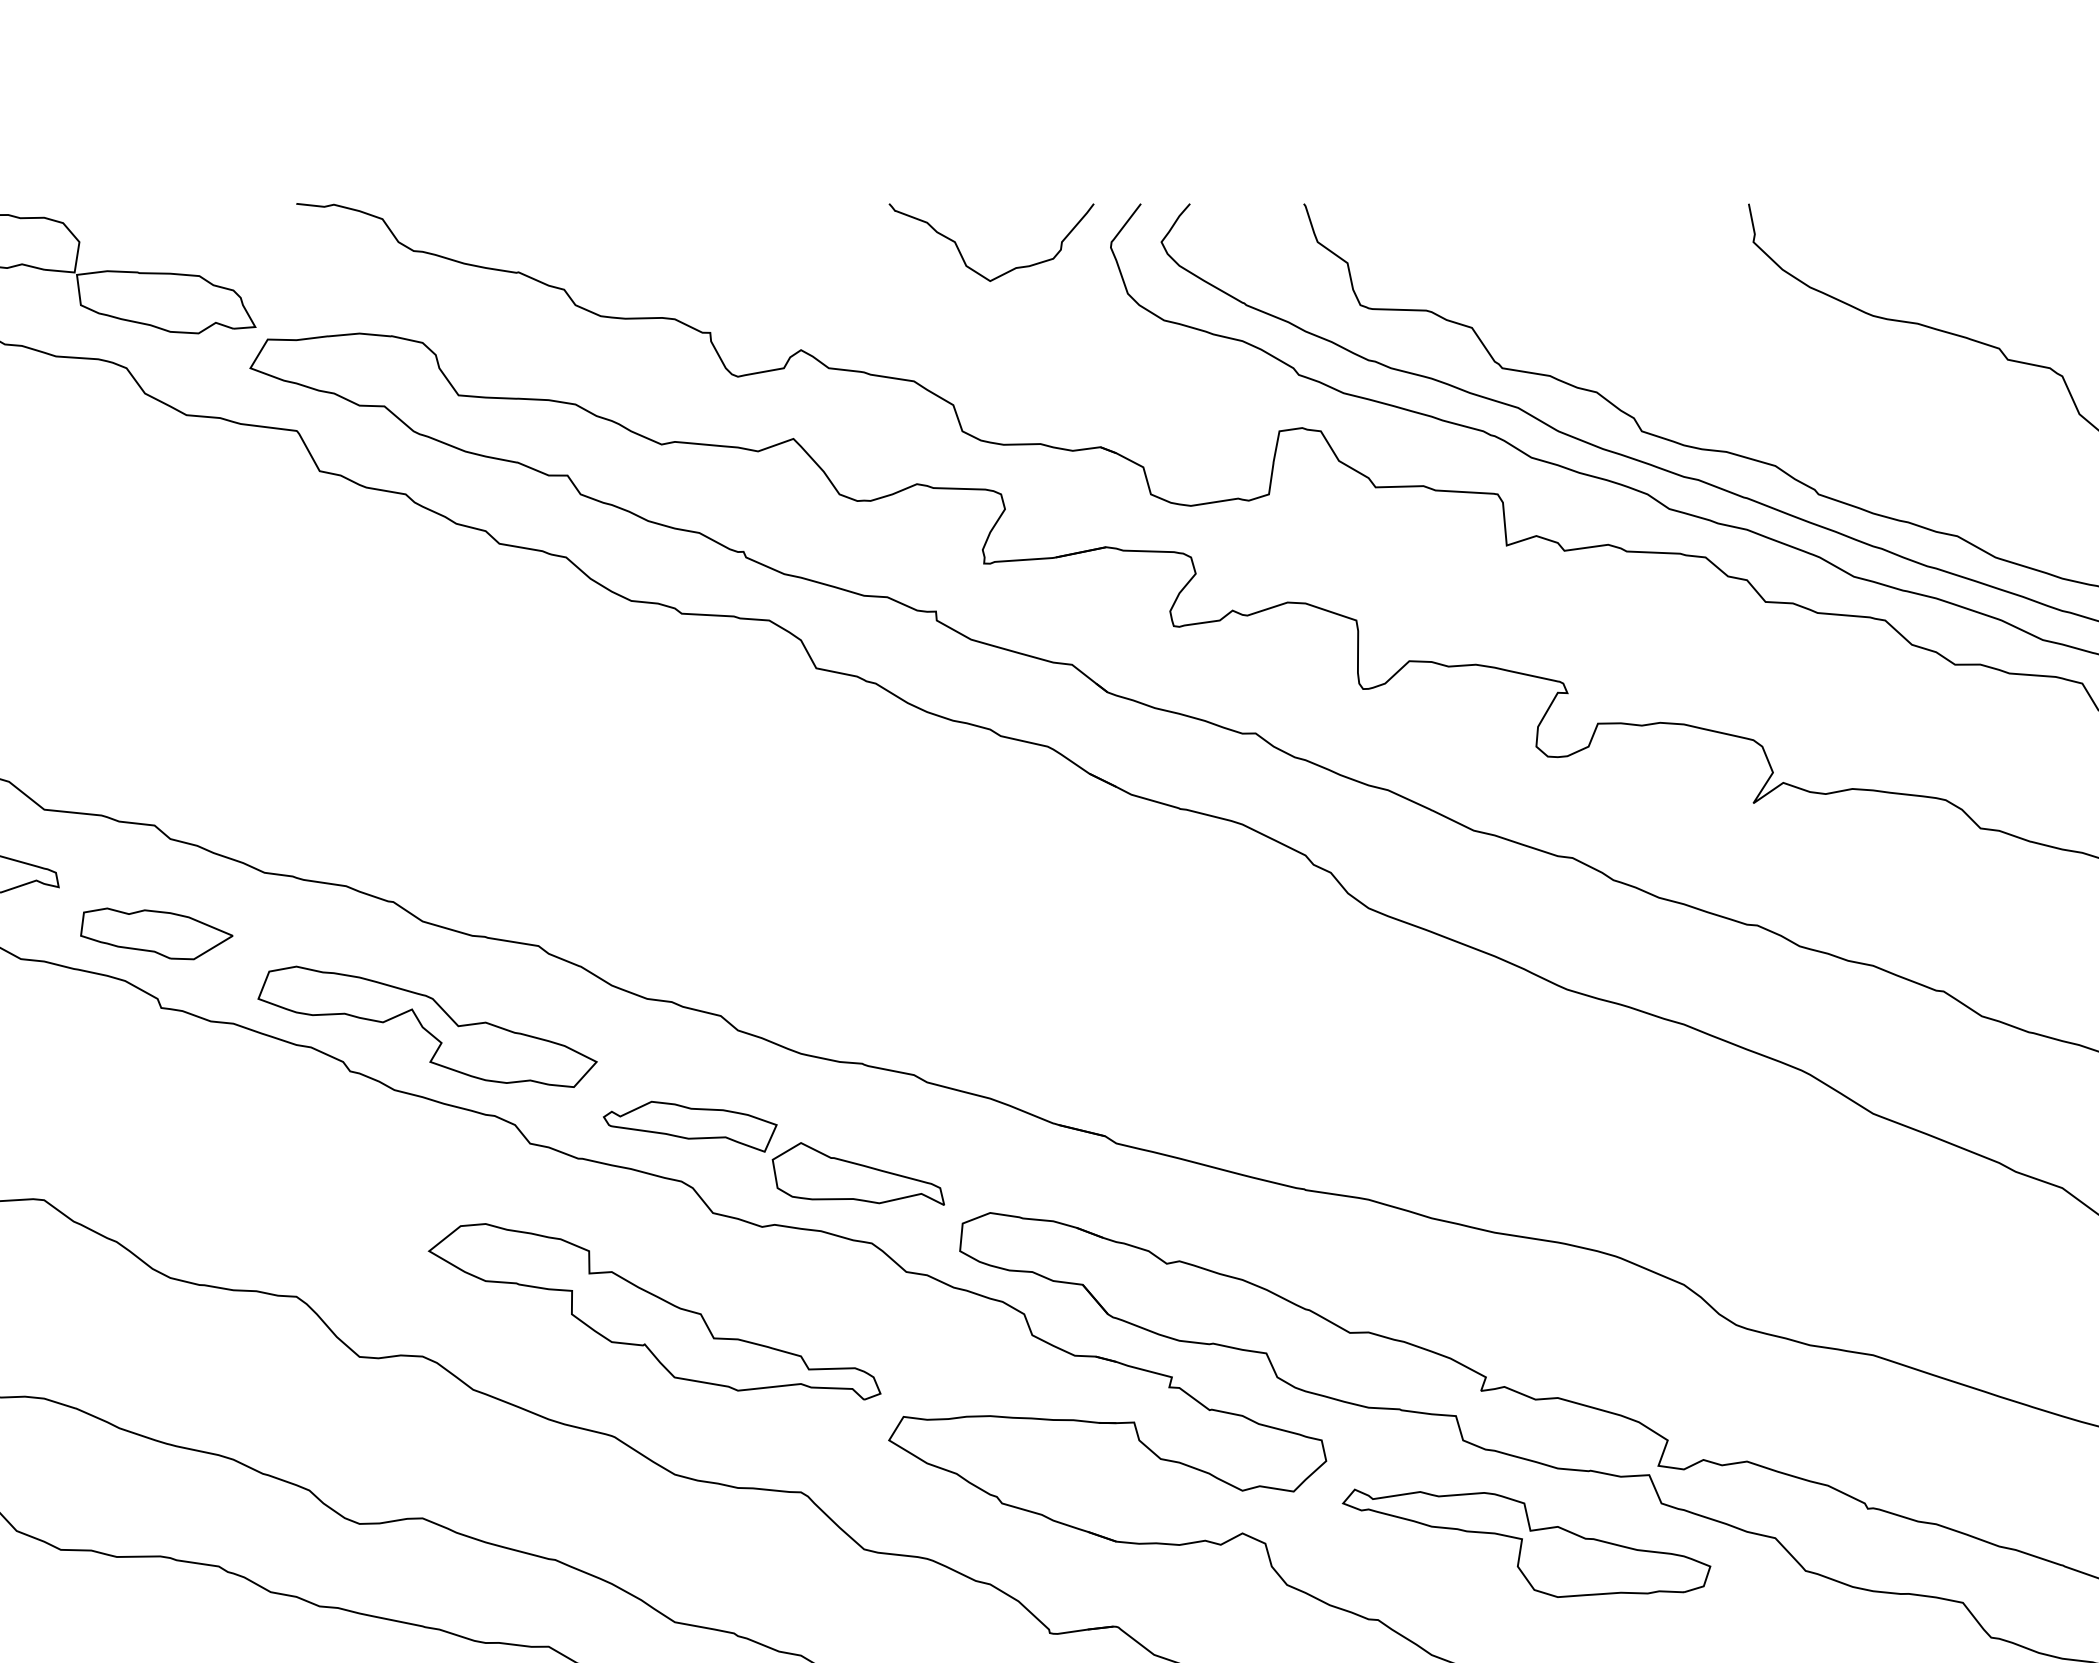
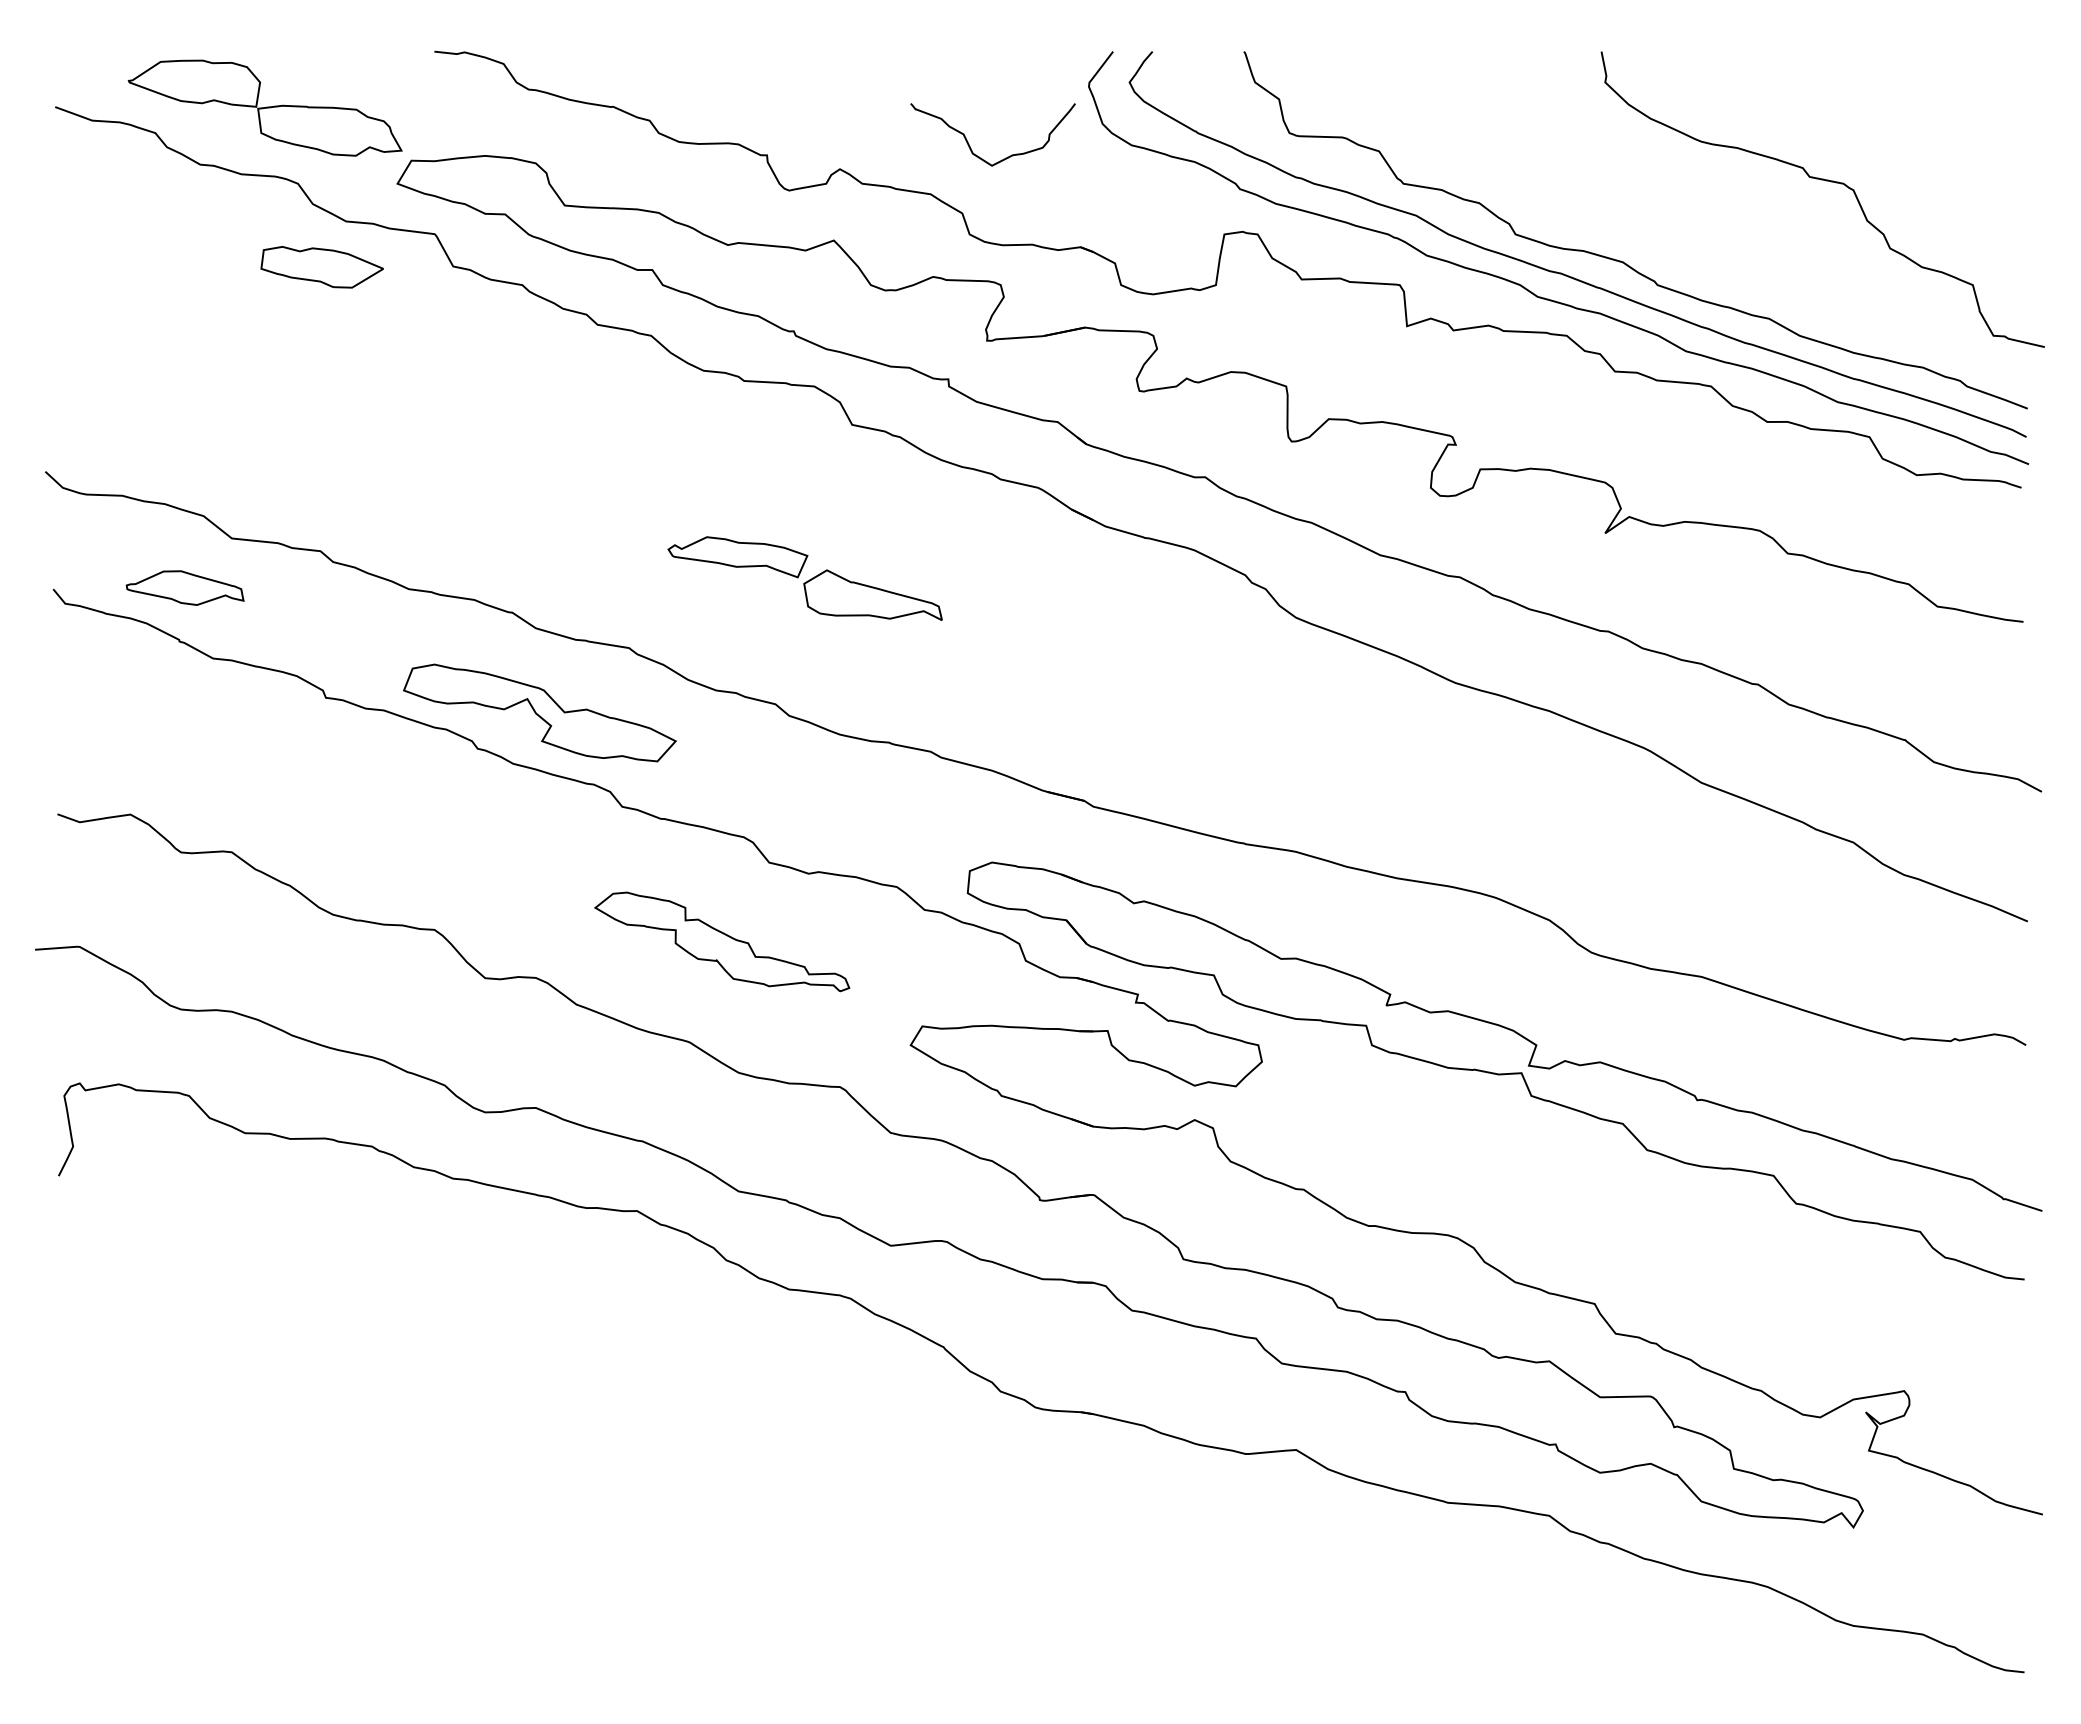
curve: (963, 257) -> (970, 146), moved
part: (155, 934) -> (321, 267), moved
part: (773, 1153) -> (804, 578), moved
part: (653, 1311) -> (721, 941), size x0.7
part: (1526, 1542) -> (1422, 1127), removed

